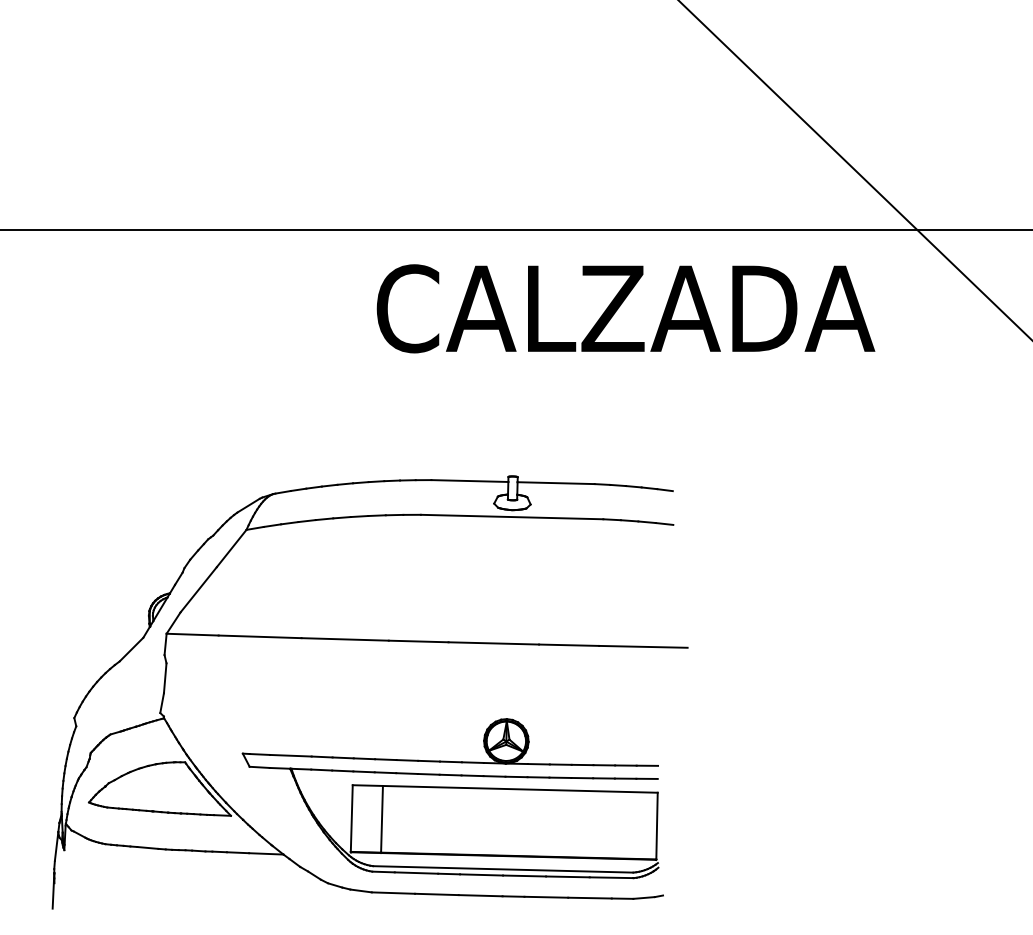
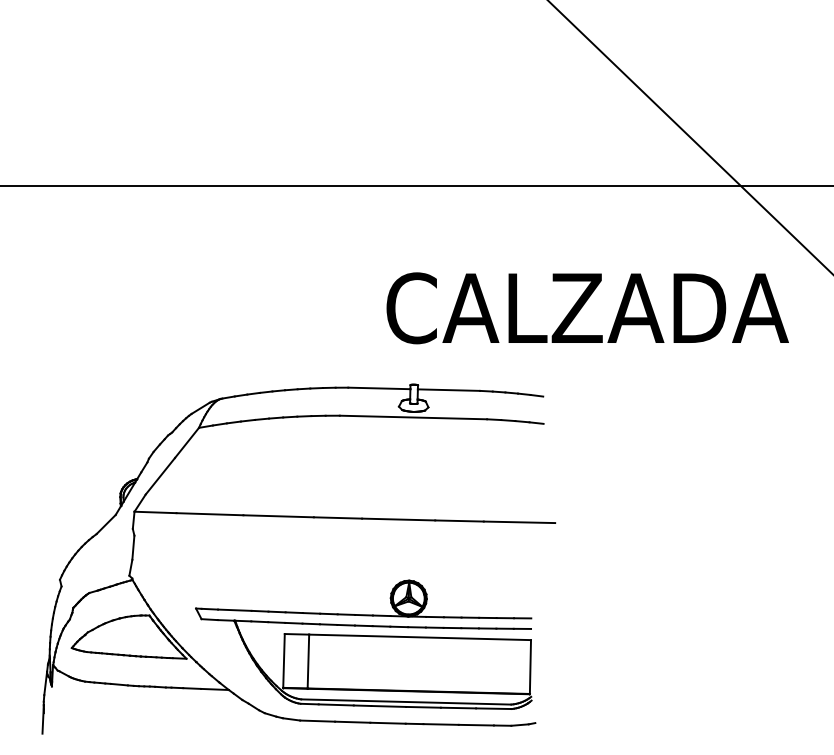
text: (625, 308) -> (587, 308), moved

